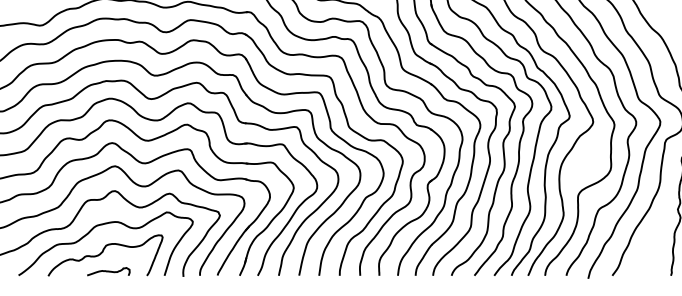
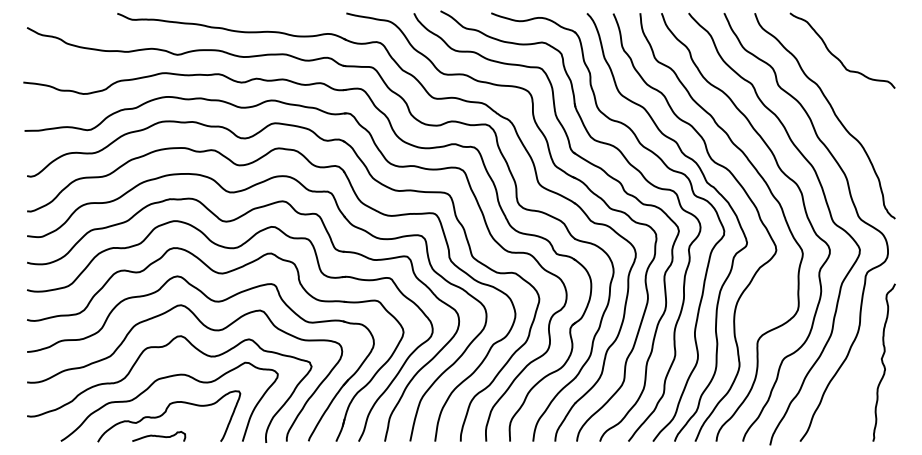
curve: (109, 271) -> (159, 436), moved

